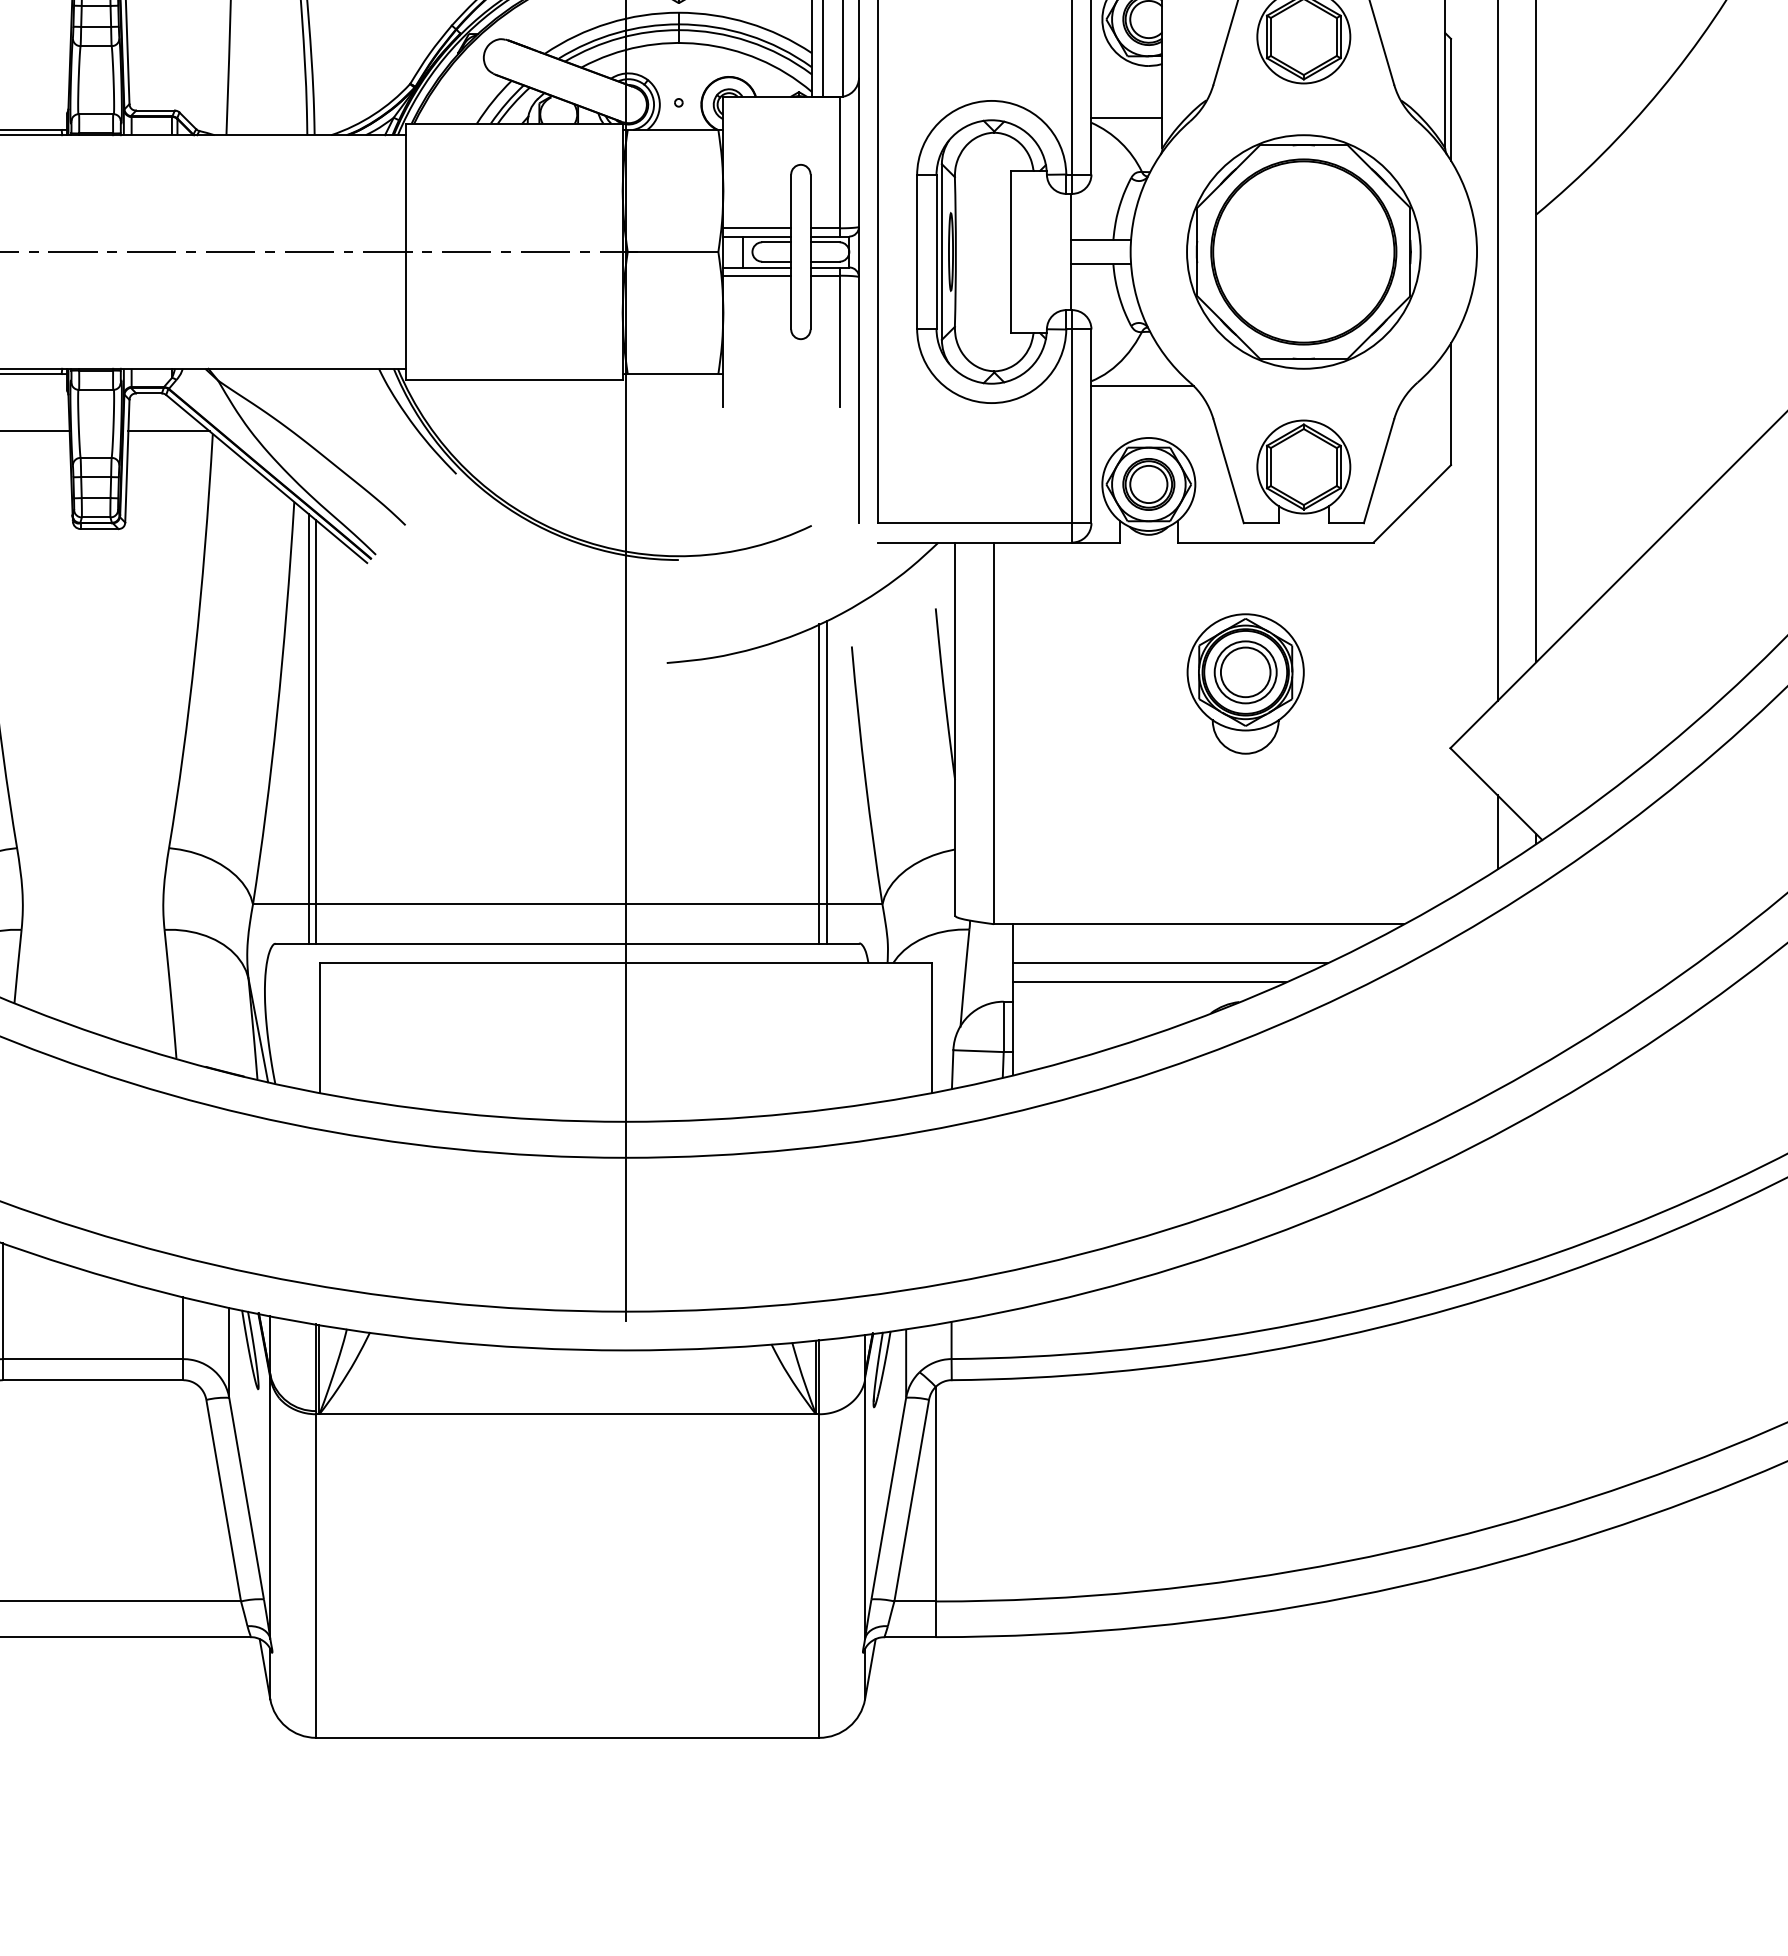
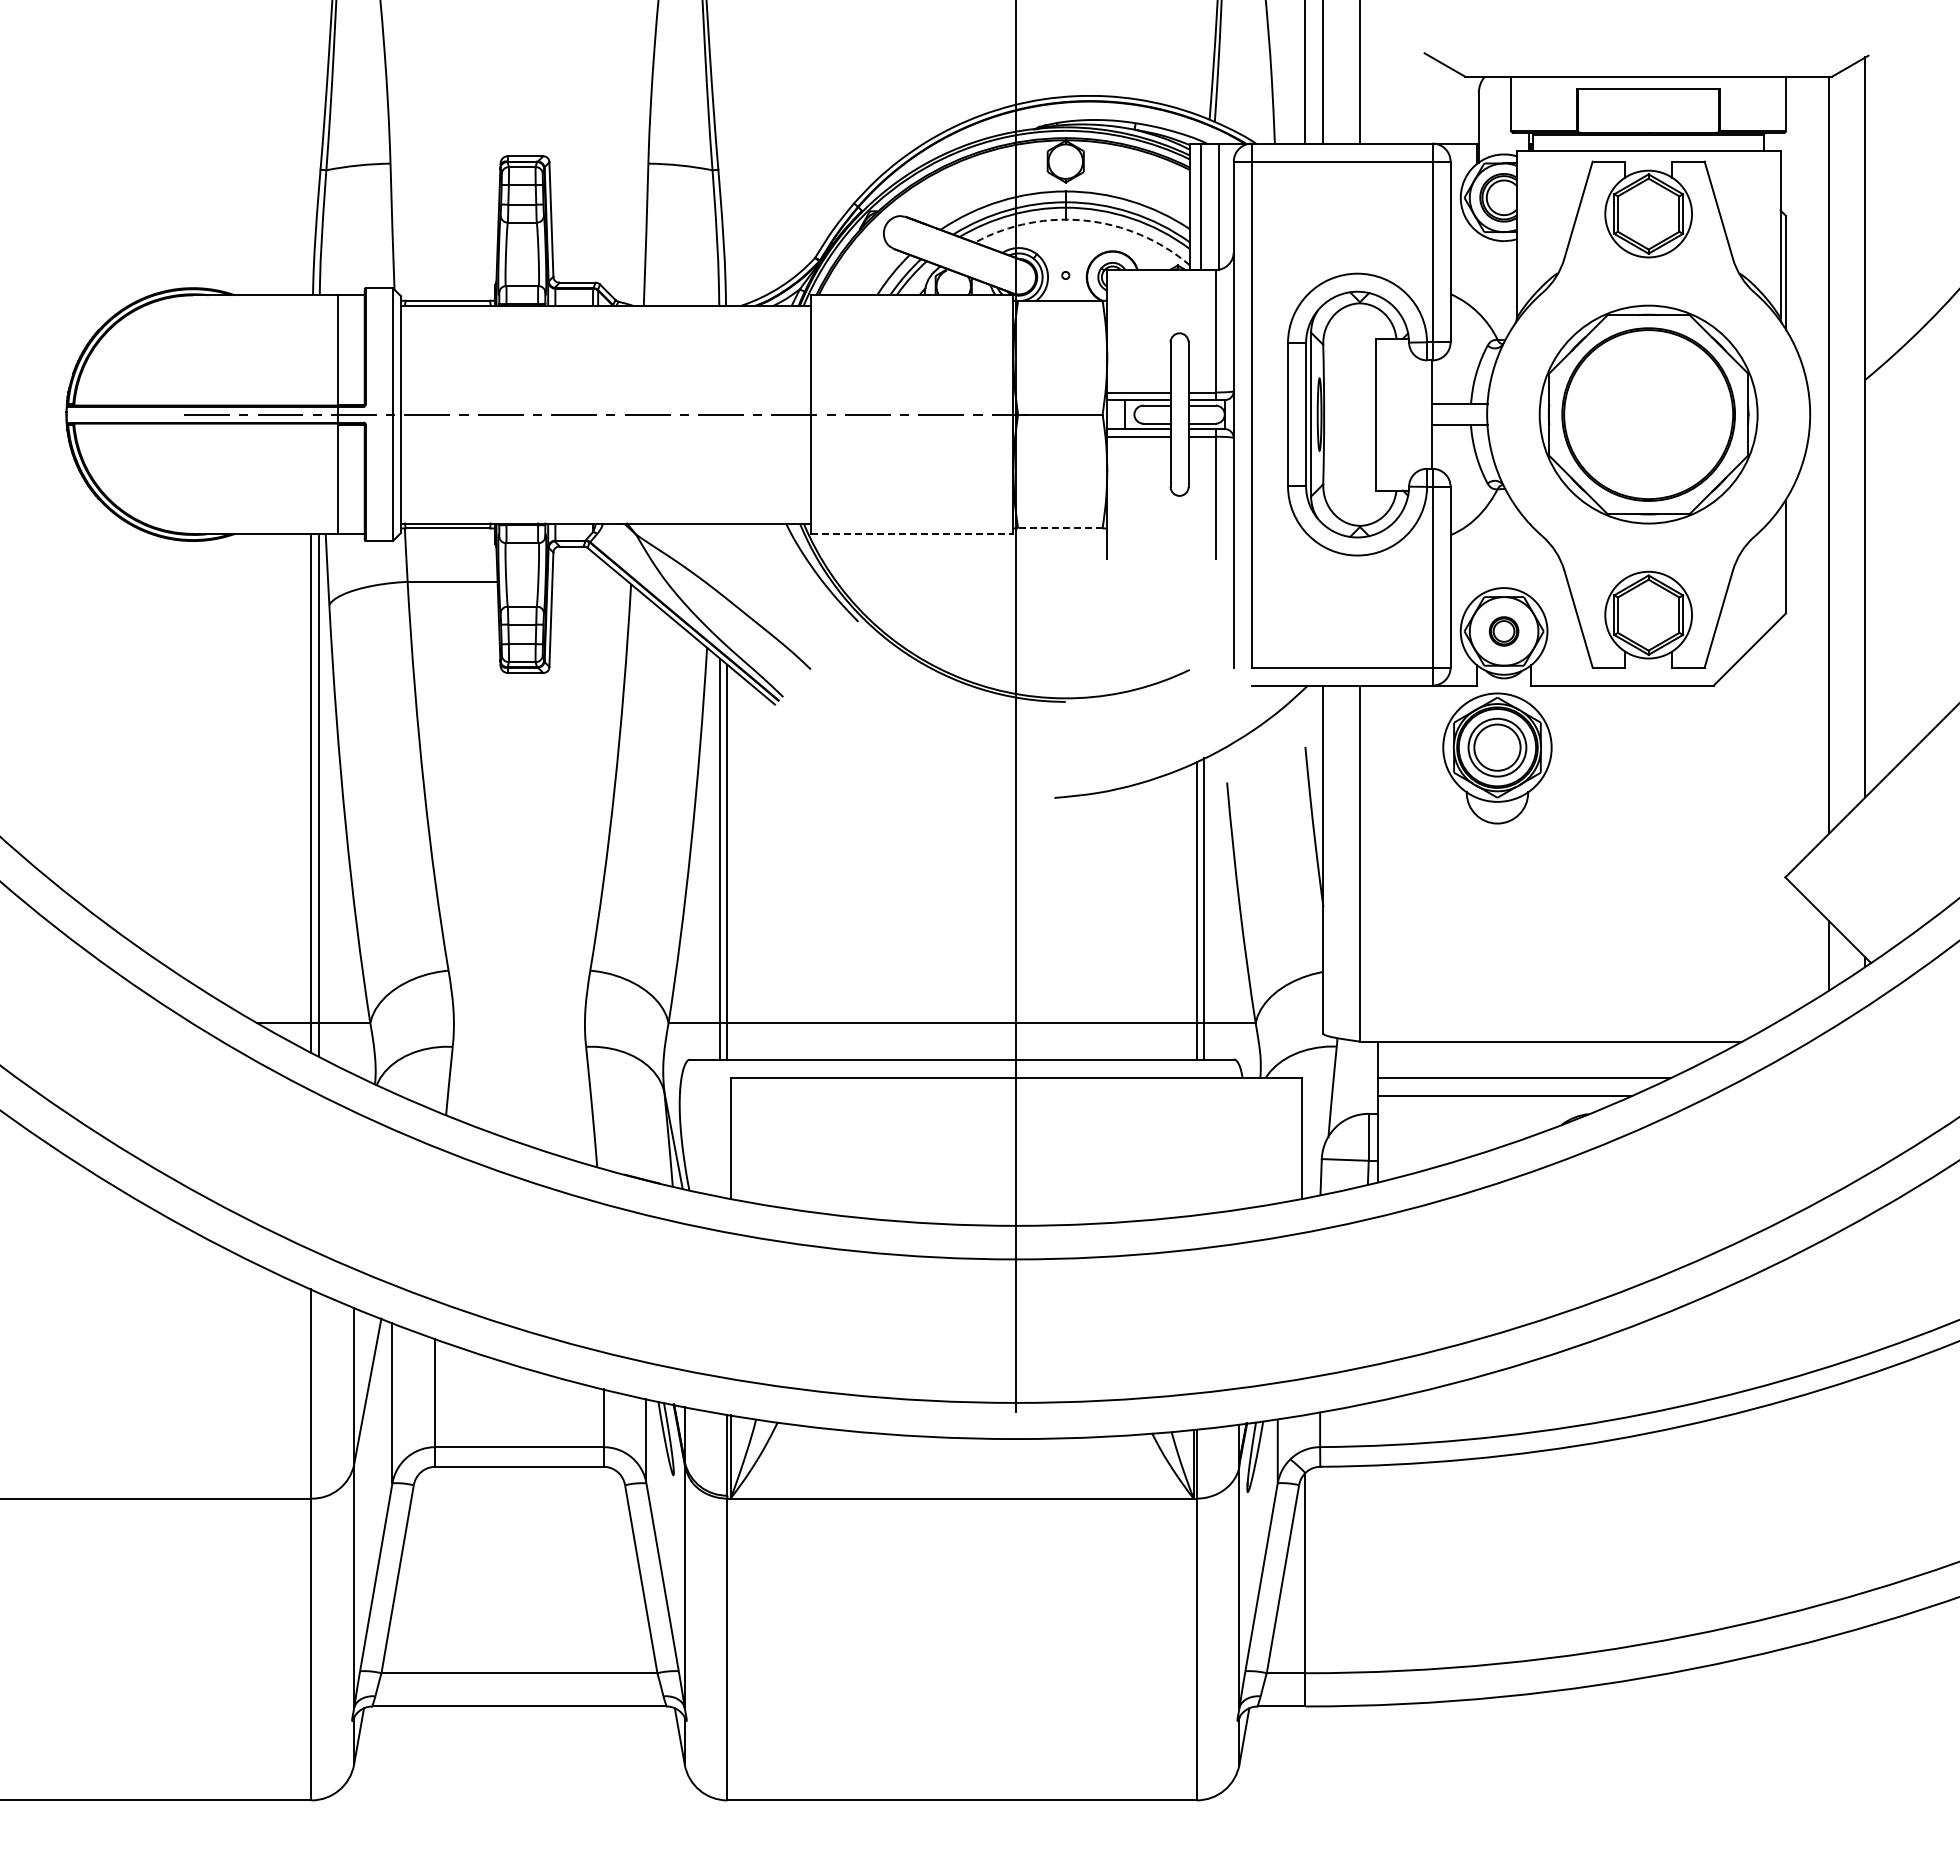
arc: (700, 43) -> (1085, 220), solid -> dashed
line: (1126, 117) -> (1483, 289), removed
line: (672, 374) -> (1059, 528), solid -> dashed
line: (514, 380) -> (912, 534), solid -> dashed
line: (1142, 385) -> (1498, 539), removed
line: (169, 430) -> (590, 581), removed
part: (1148, 484) -> (1503, 631), size x0.6
part: (1245, 683) -> (1497, 758), moved

